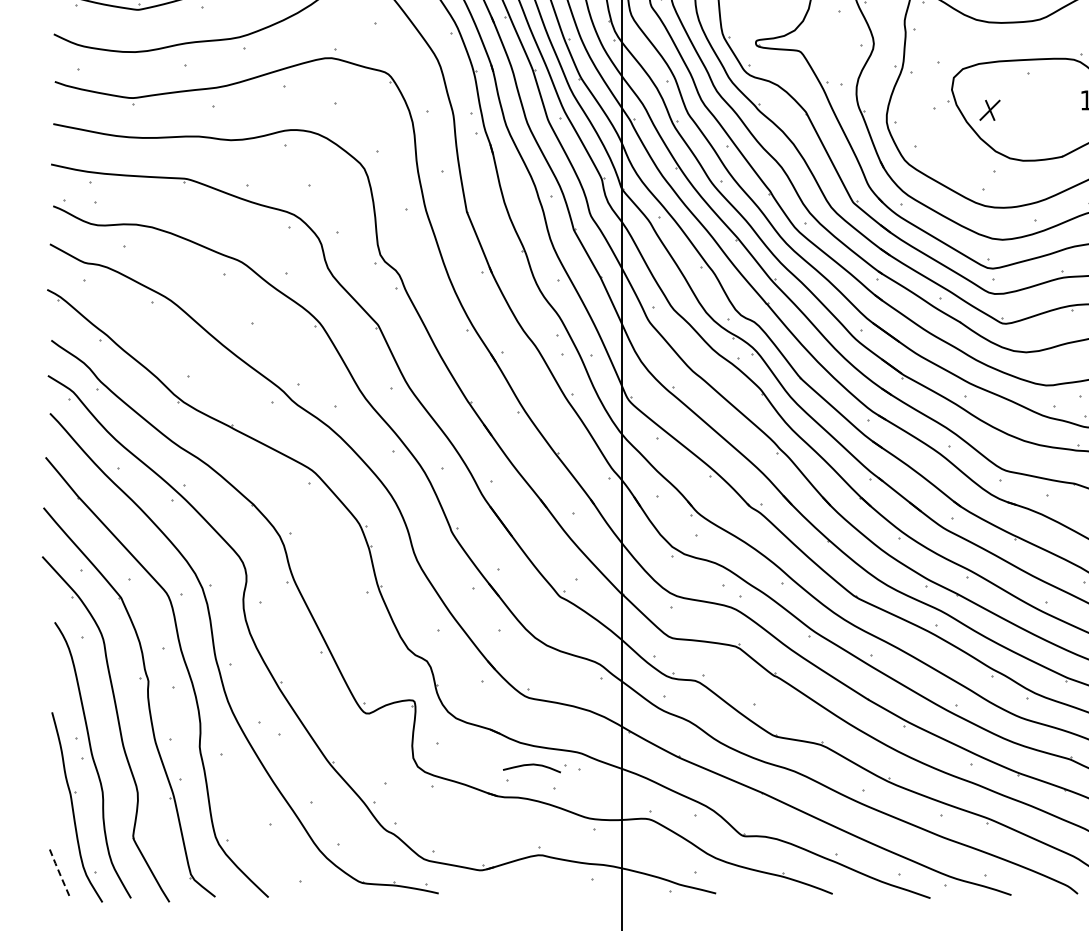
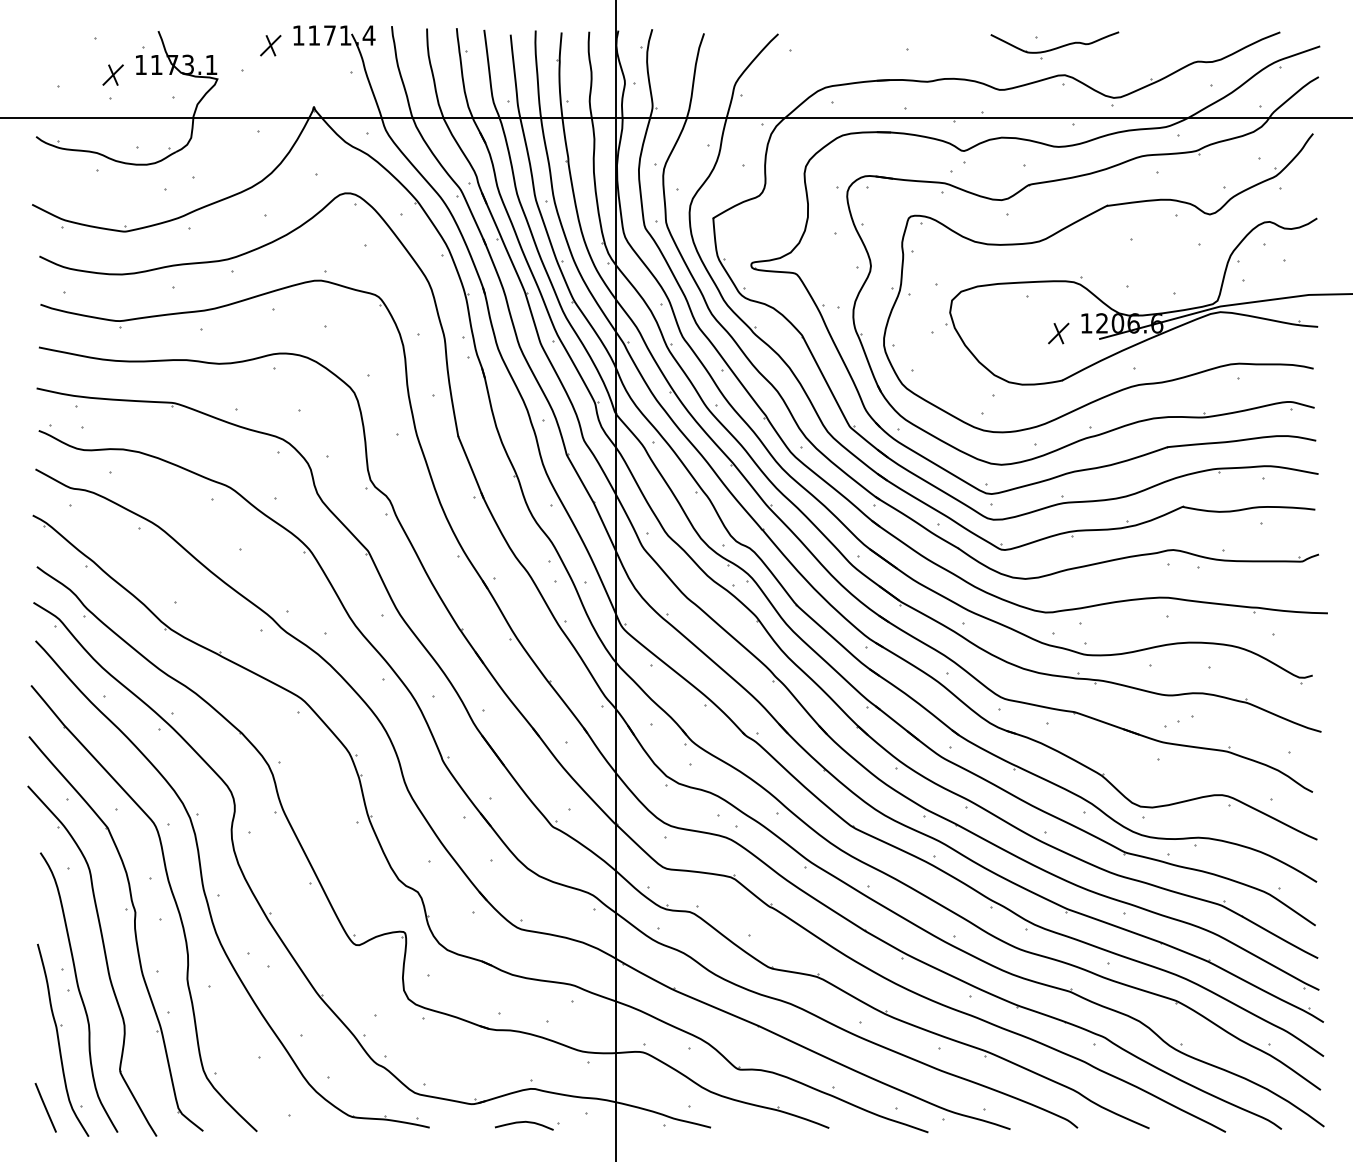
part: (989, 110) -> (1058, 333), moved
part: (534, 768) -> (526, 1125), moved
line: (59, 873) -> (45, 1107), dashed -> solid

